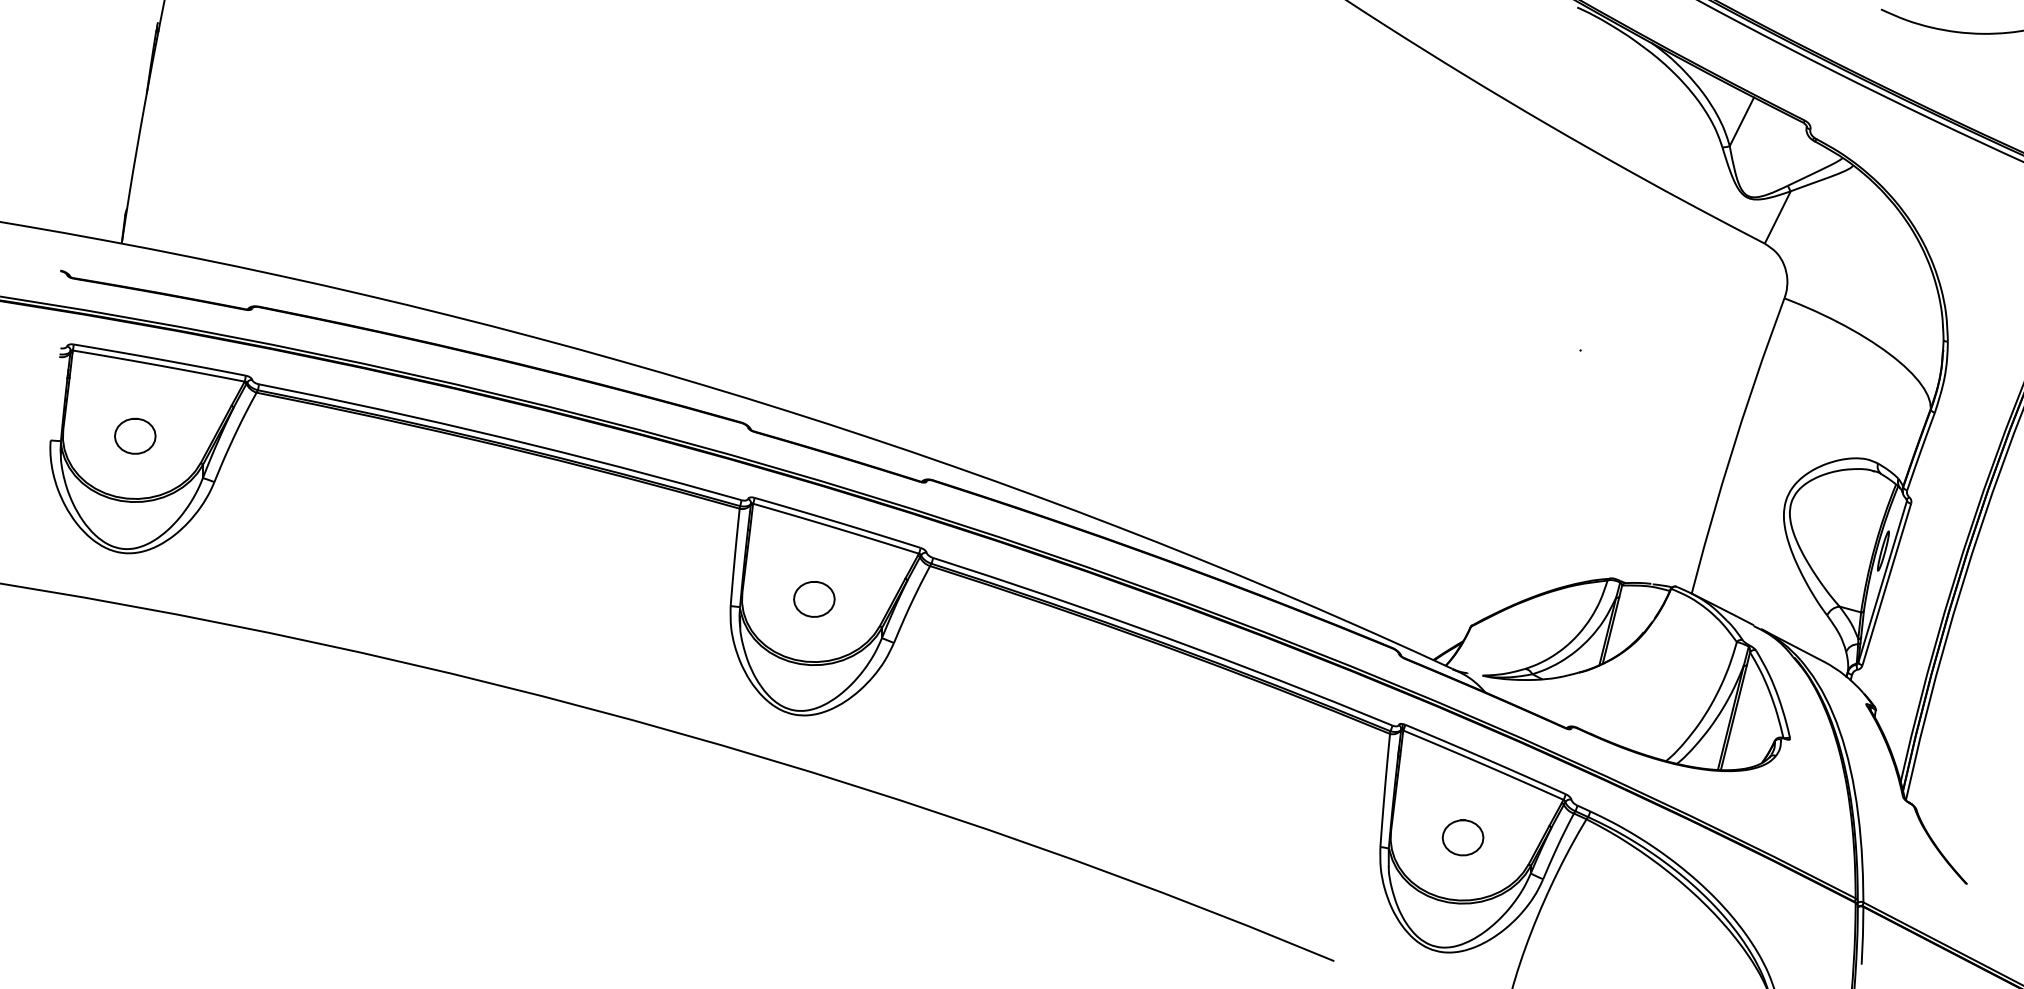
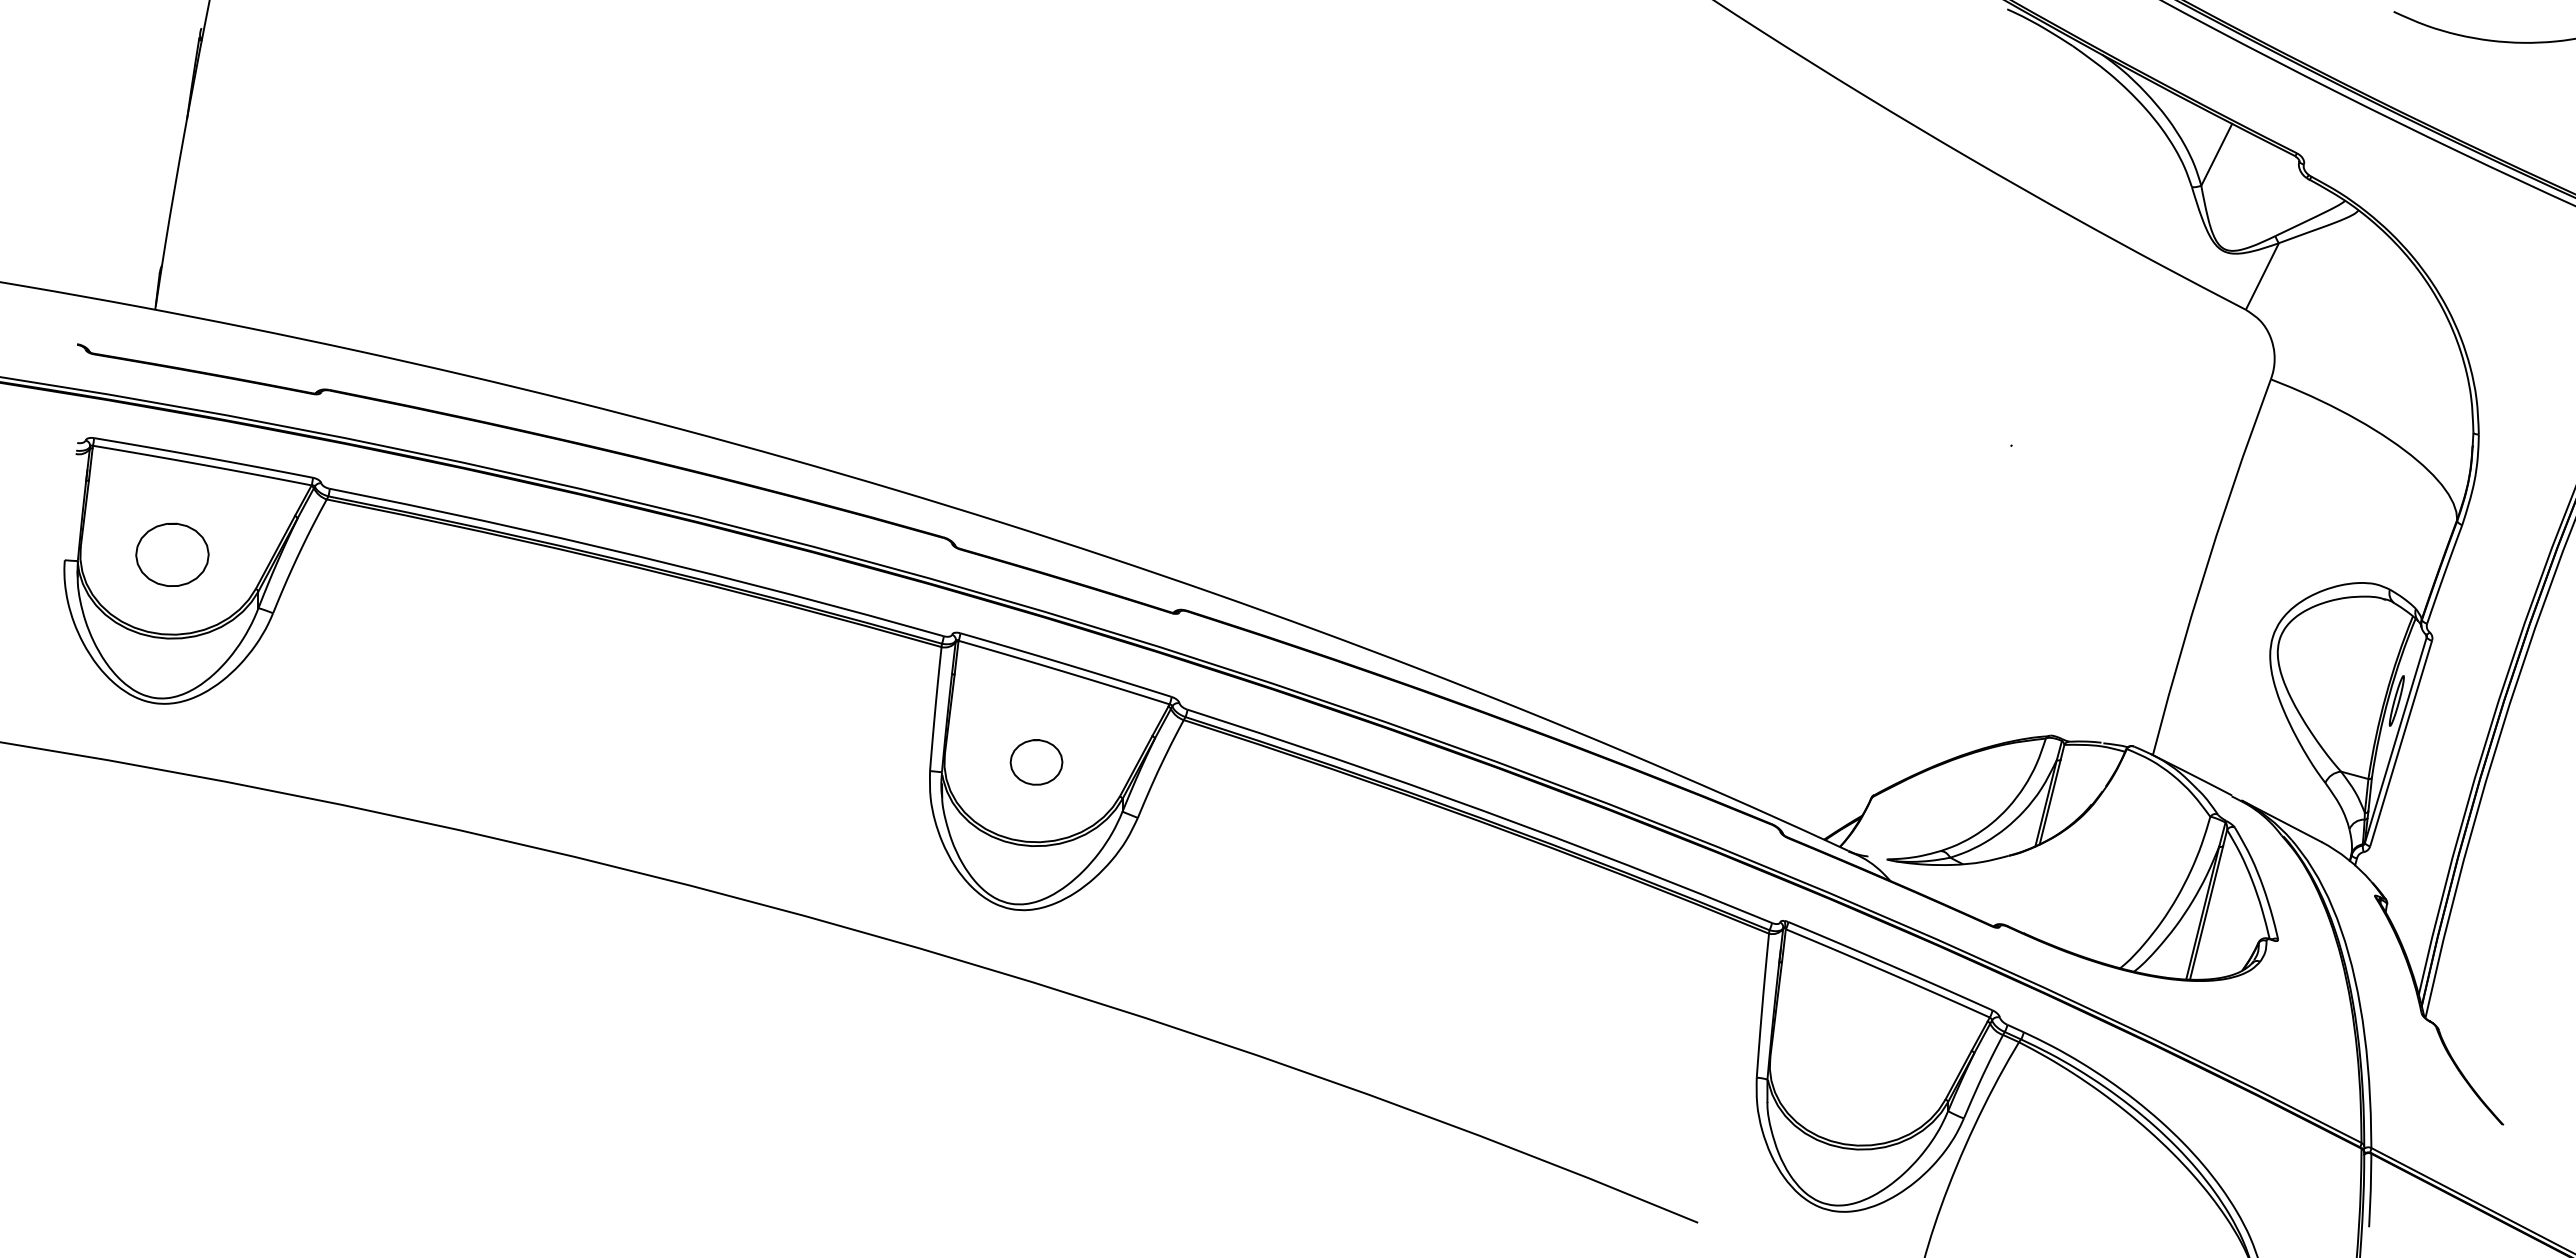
part: (135, 435) -> (172, 554), size x1.4
part: (1462, 837) -> (1861, 1065), removed

